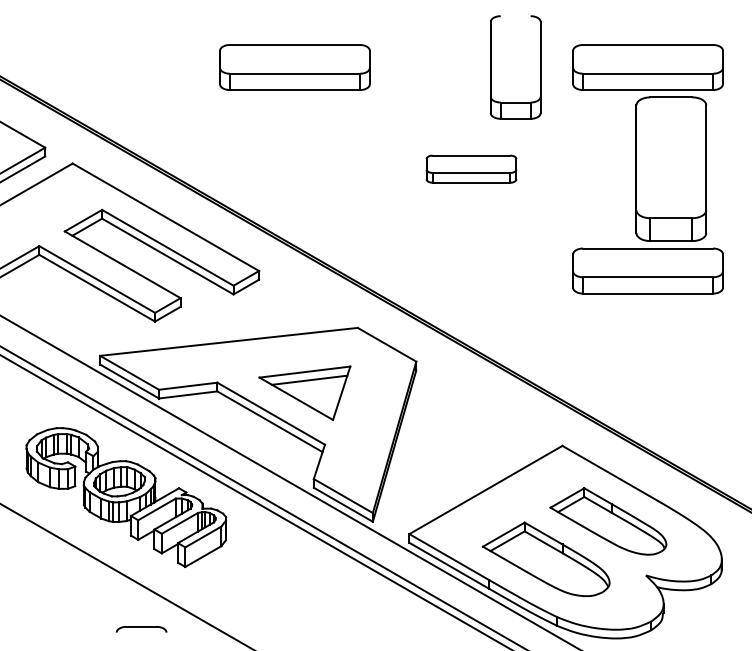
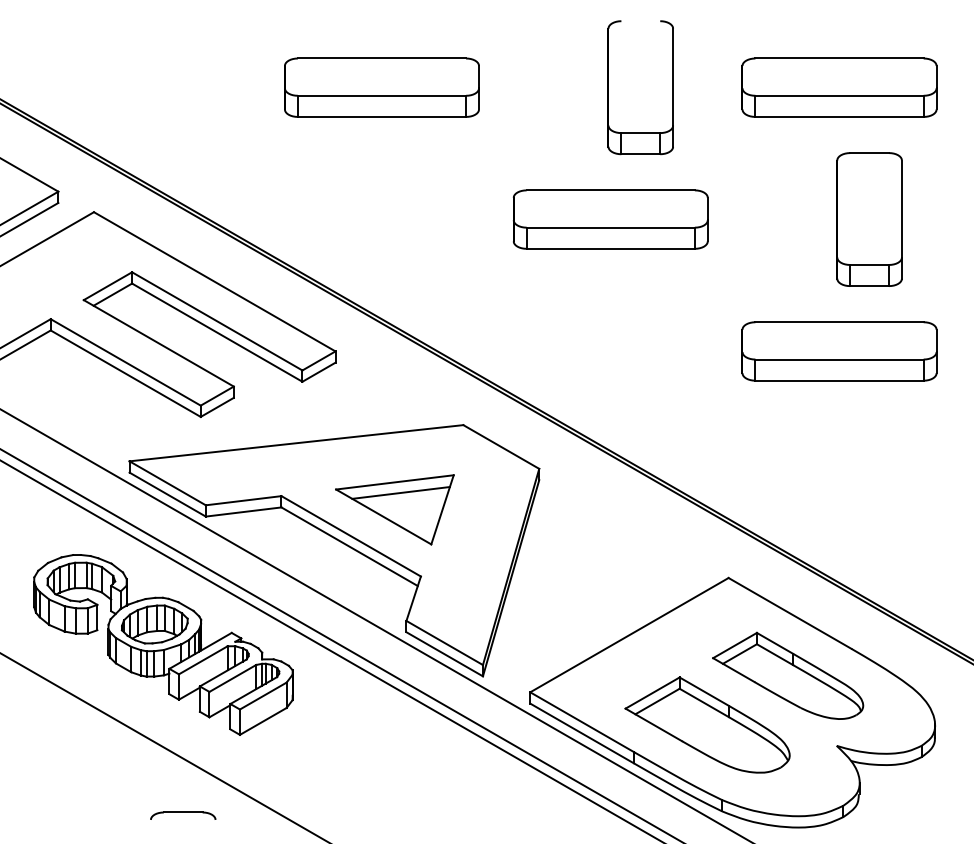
part: (491, 67) -> (609, 87), moved
part: (471, 168) -> (610, 218), size x1.67
part: (670, 169) -> (868, 219), size x0.71

